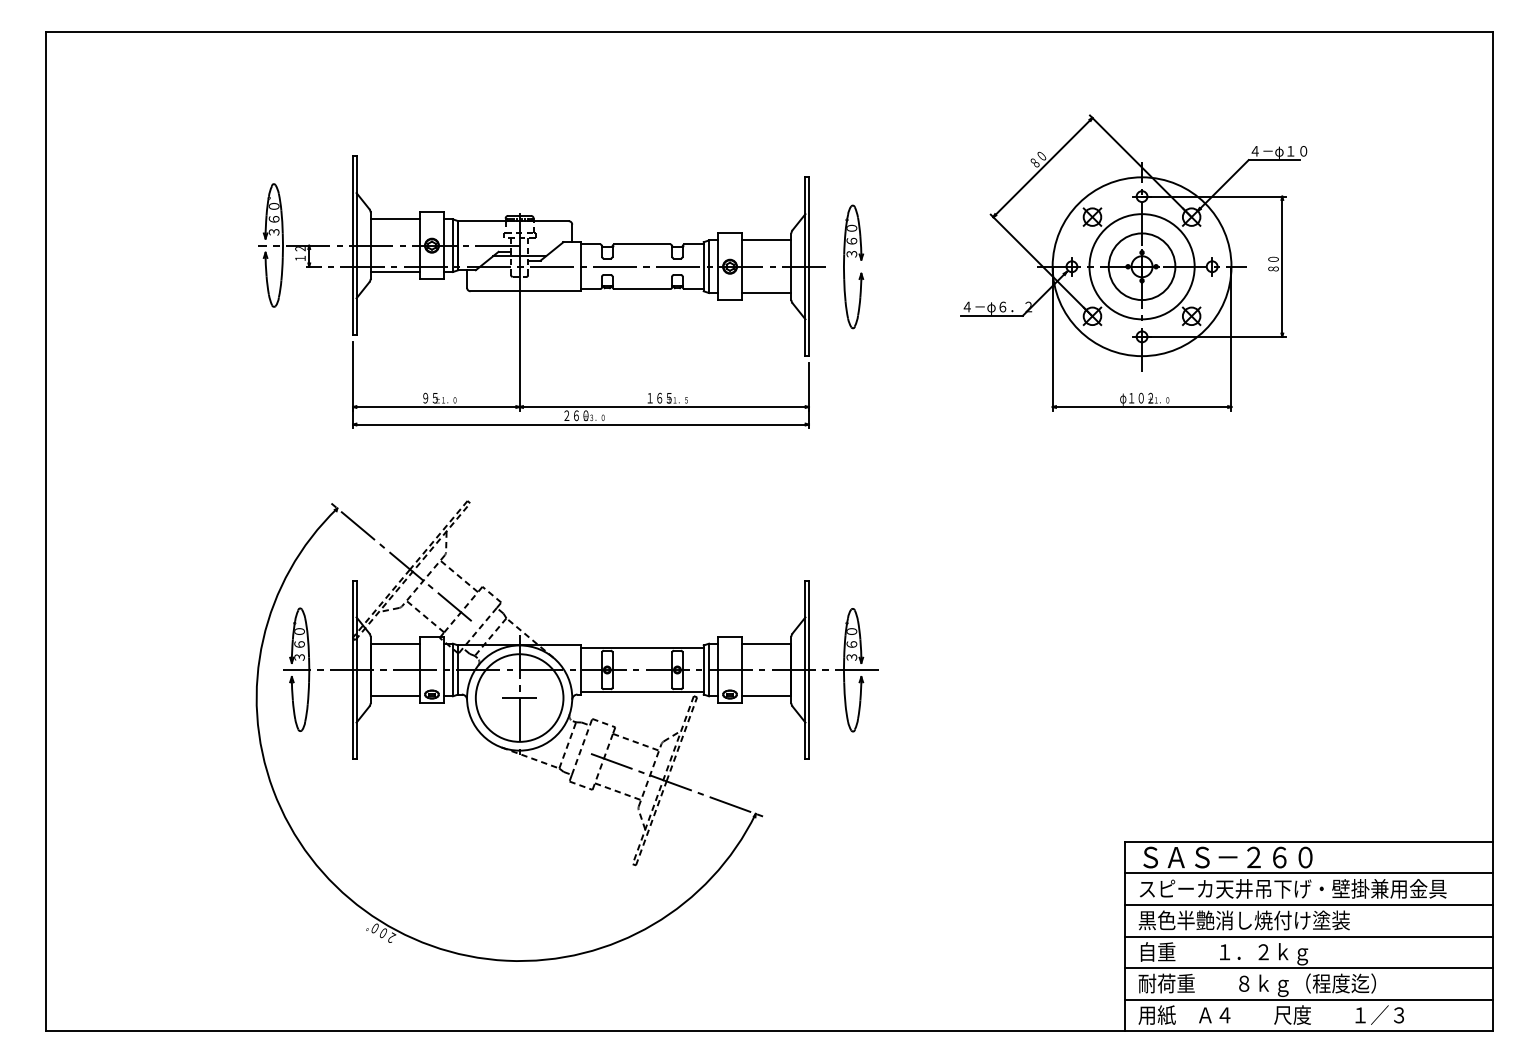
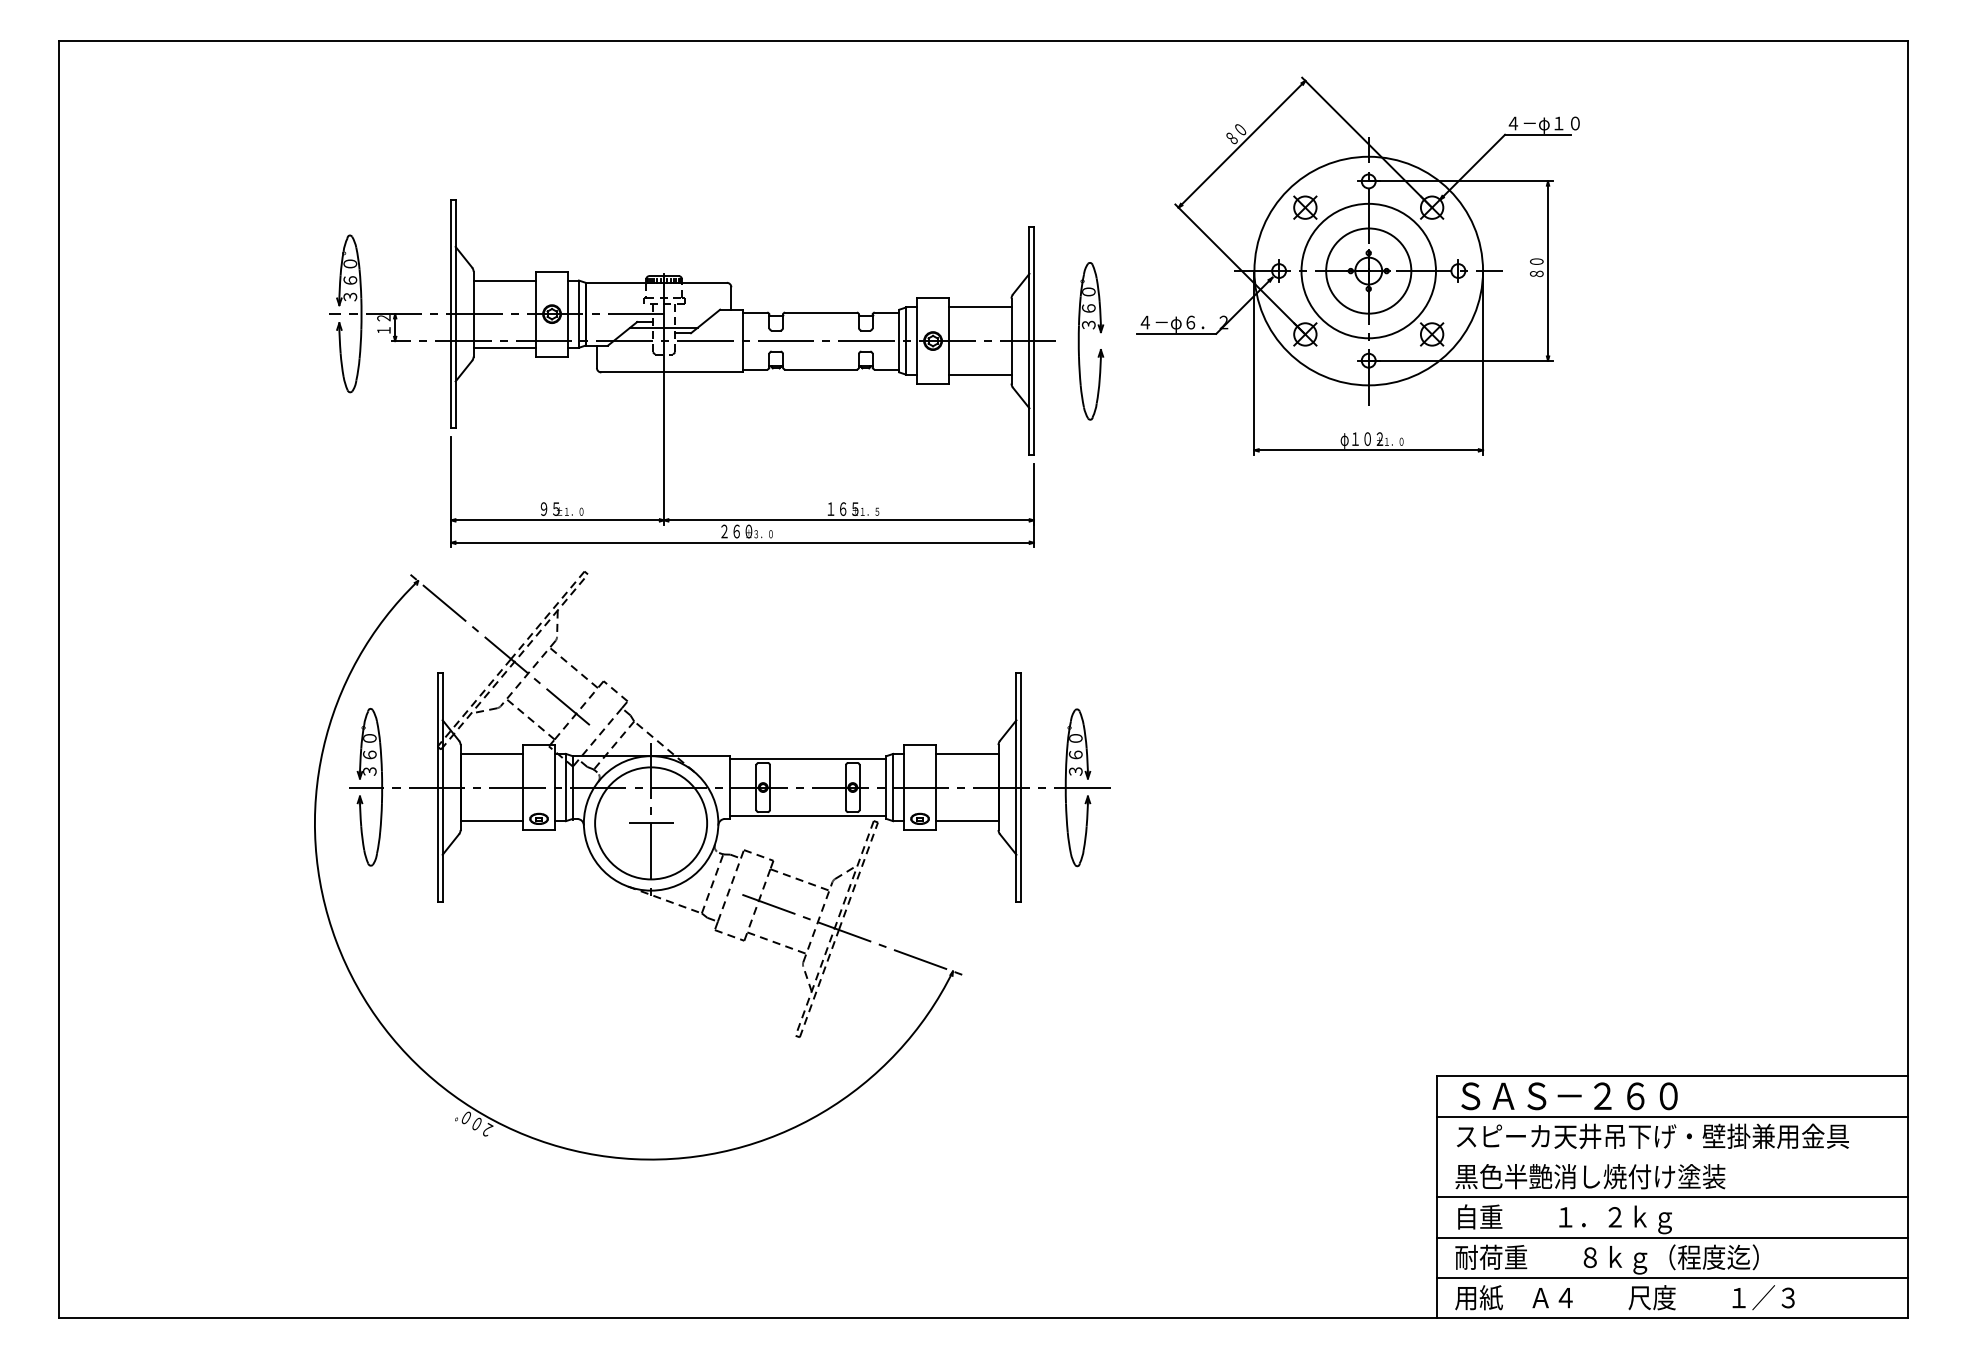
part: (1133, 262) -> (1357, 265), moved
part: (567, 730) -> (712, 865), moved
line: (1308, 904) -> (1672, 1156), removed

